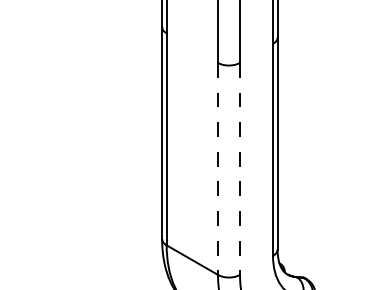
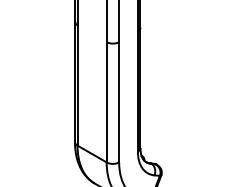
line: (217, 169) -> (106, 102), dashed -> solid
line: (240, 169) -> (119, 102), dashed -> solid

